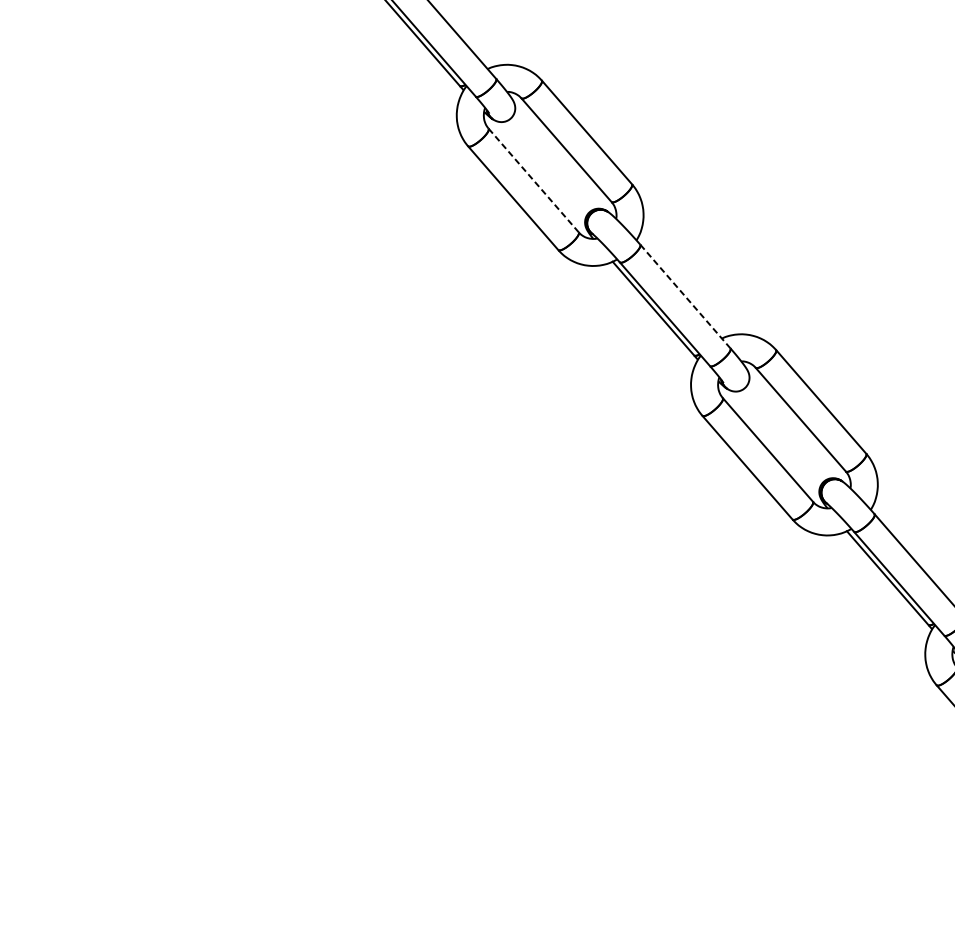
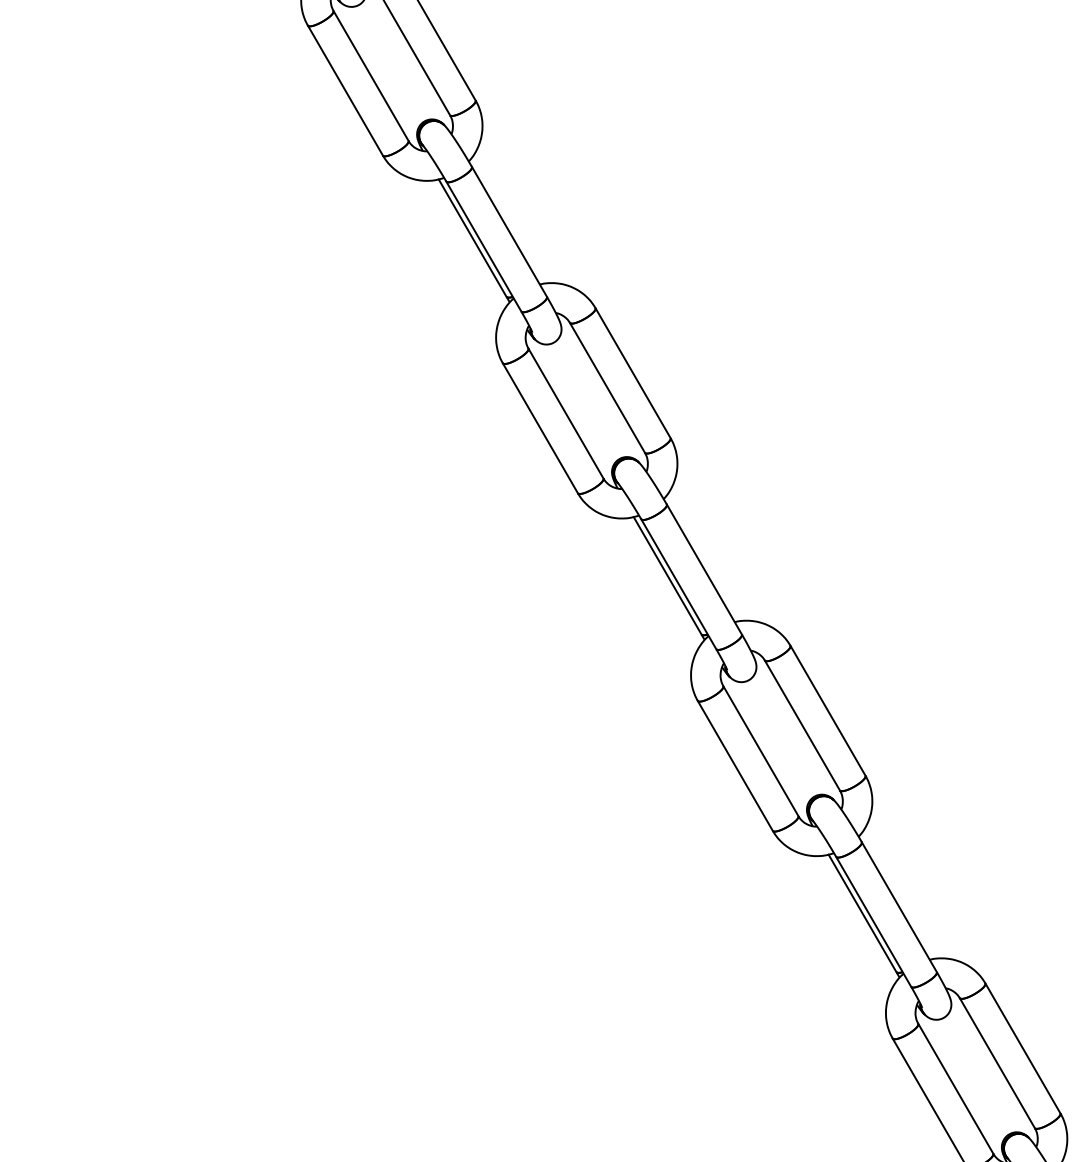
line: (533, 180) -> (565, 413), dashed -> solid
line: (685, 296) -> (704, 569), dashed -> solid

